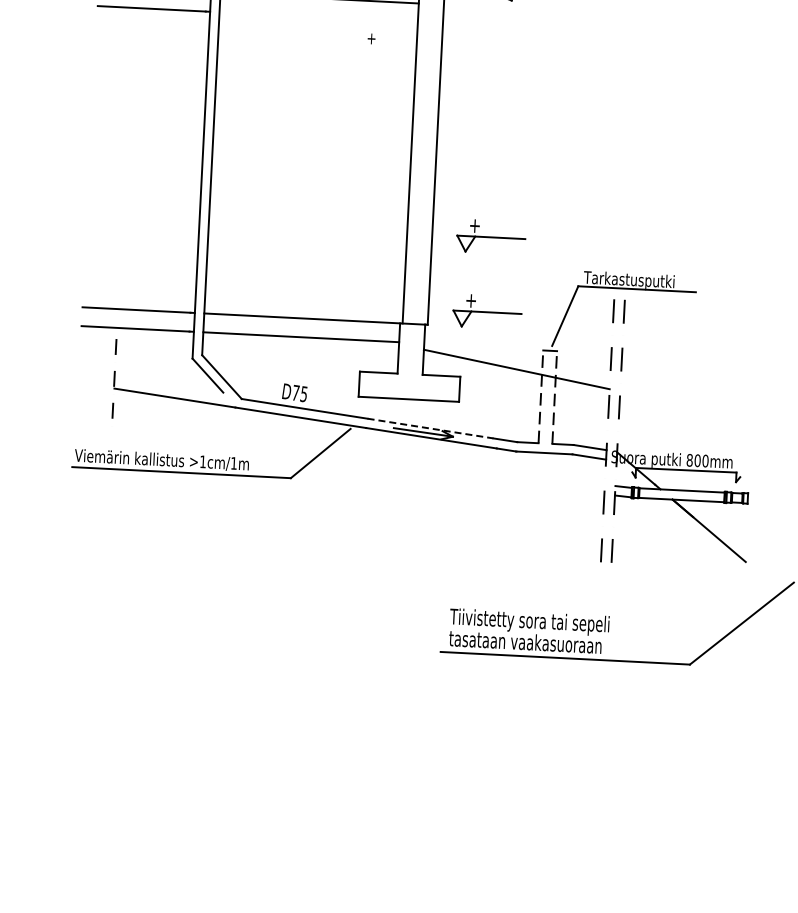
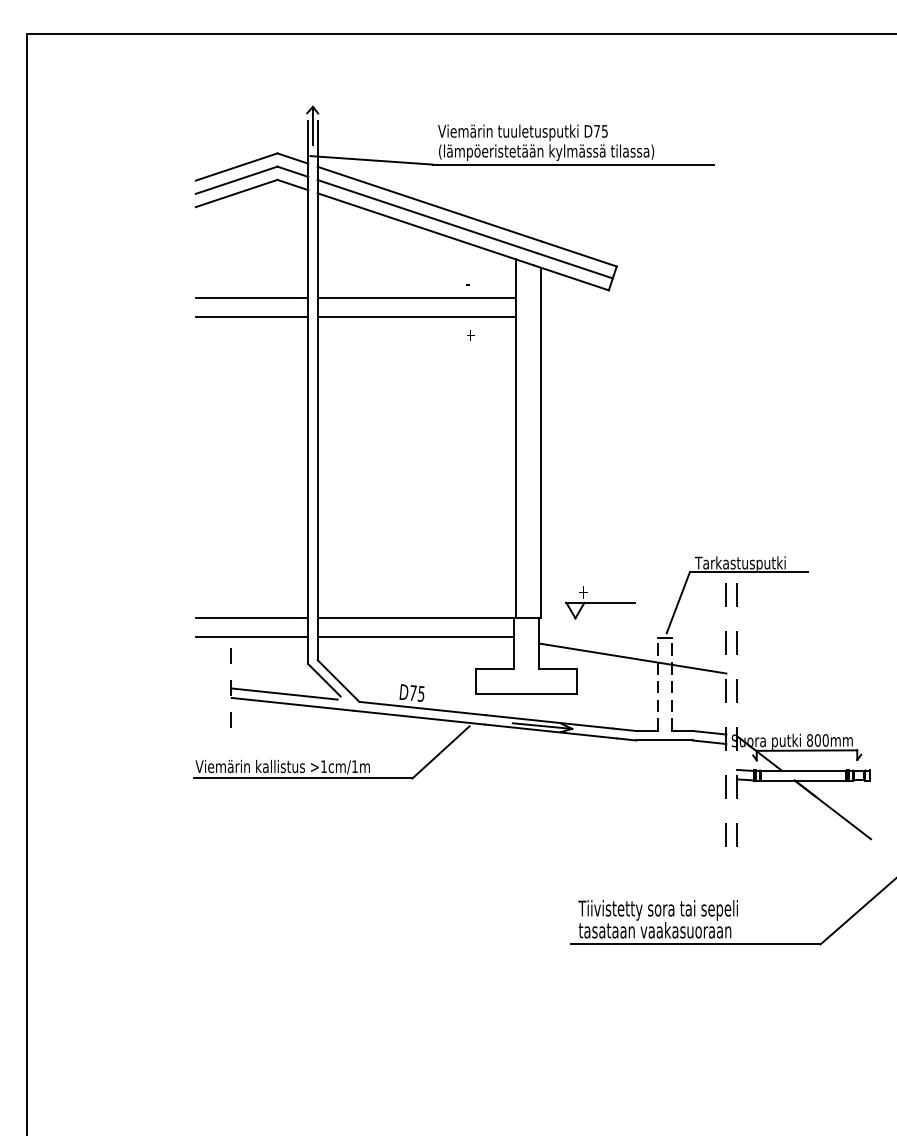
line: (318, 16) -> (416, 316), added
part: (491, 237) -> (600, 527), removed
line: (167, 386) -> (284, 693), added
line: (430, 428) -> (549, 721), dashed -> solid

